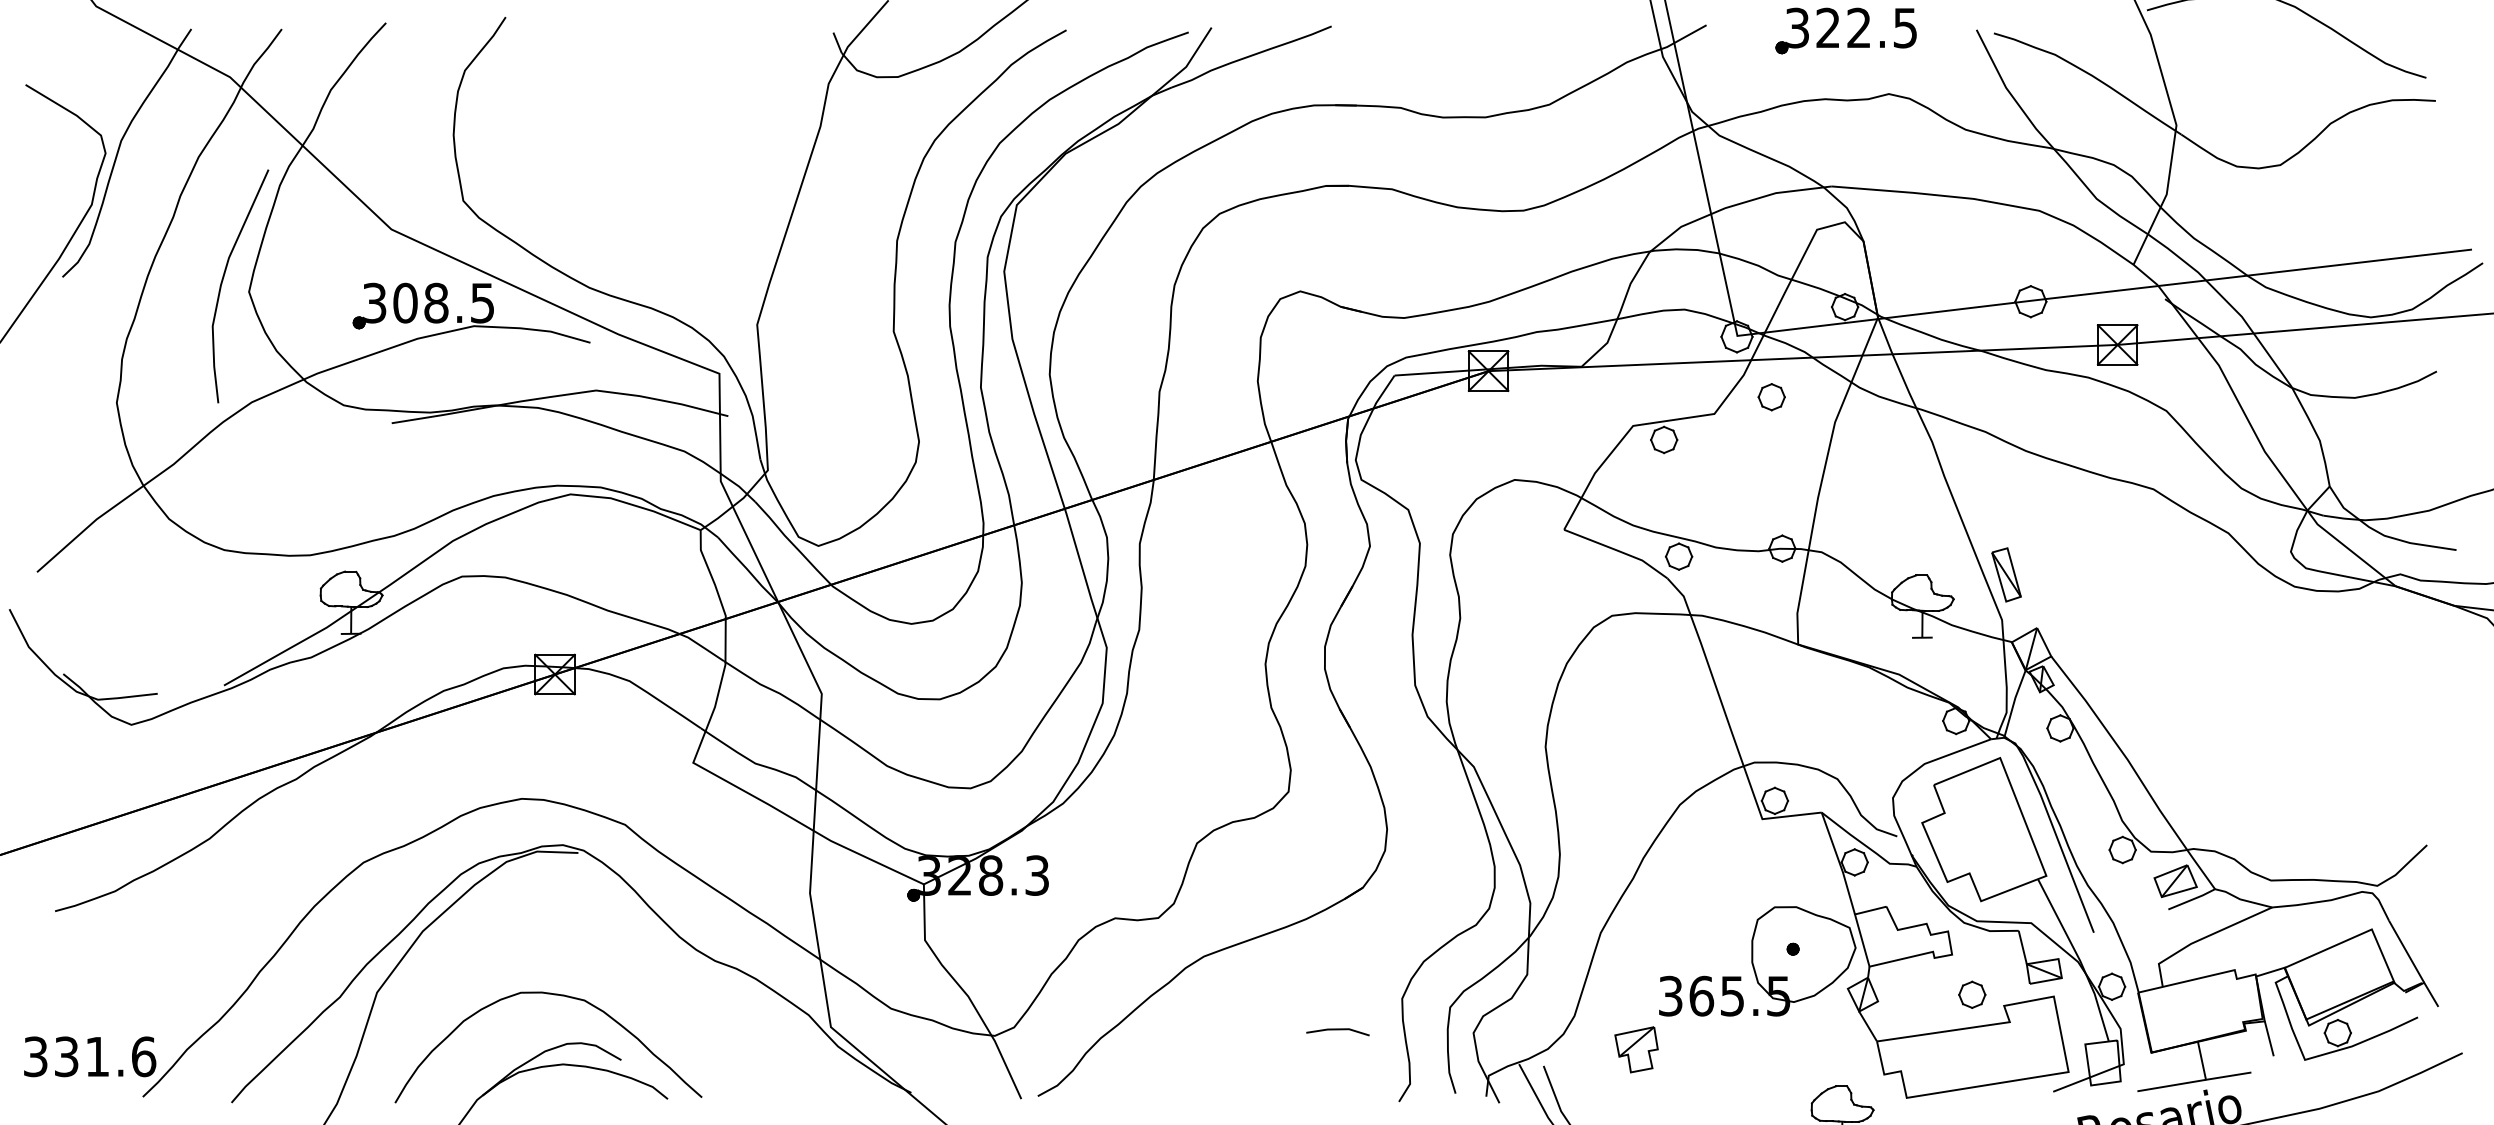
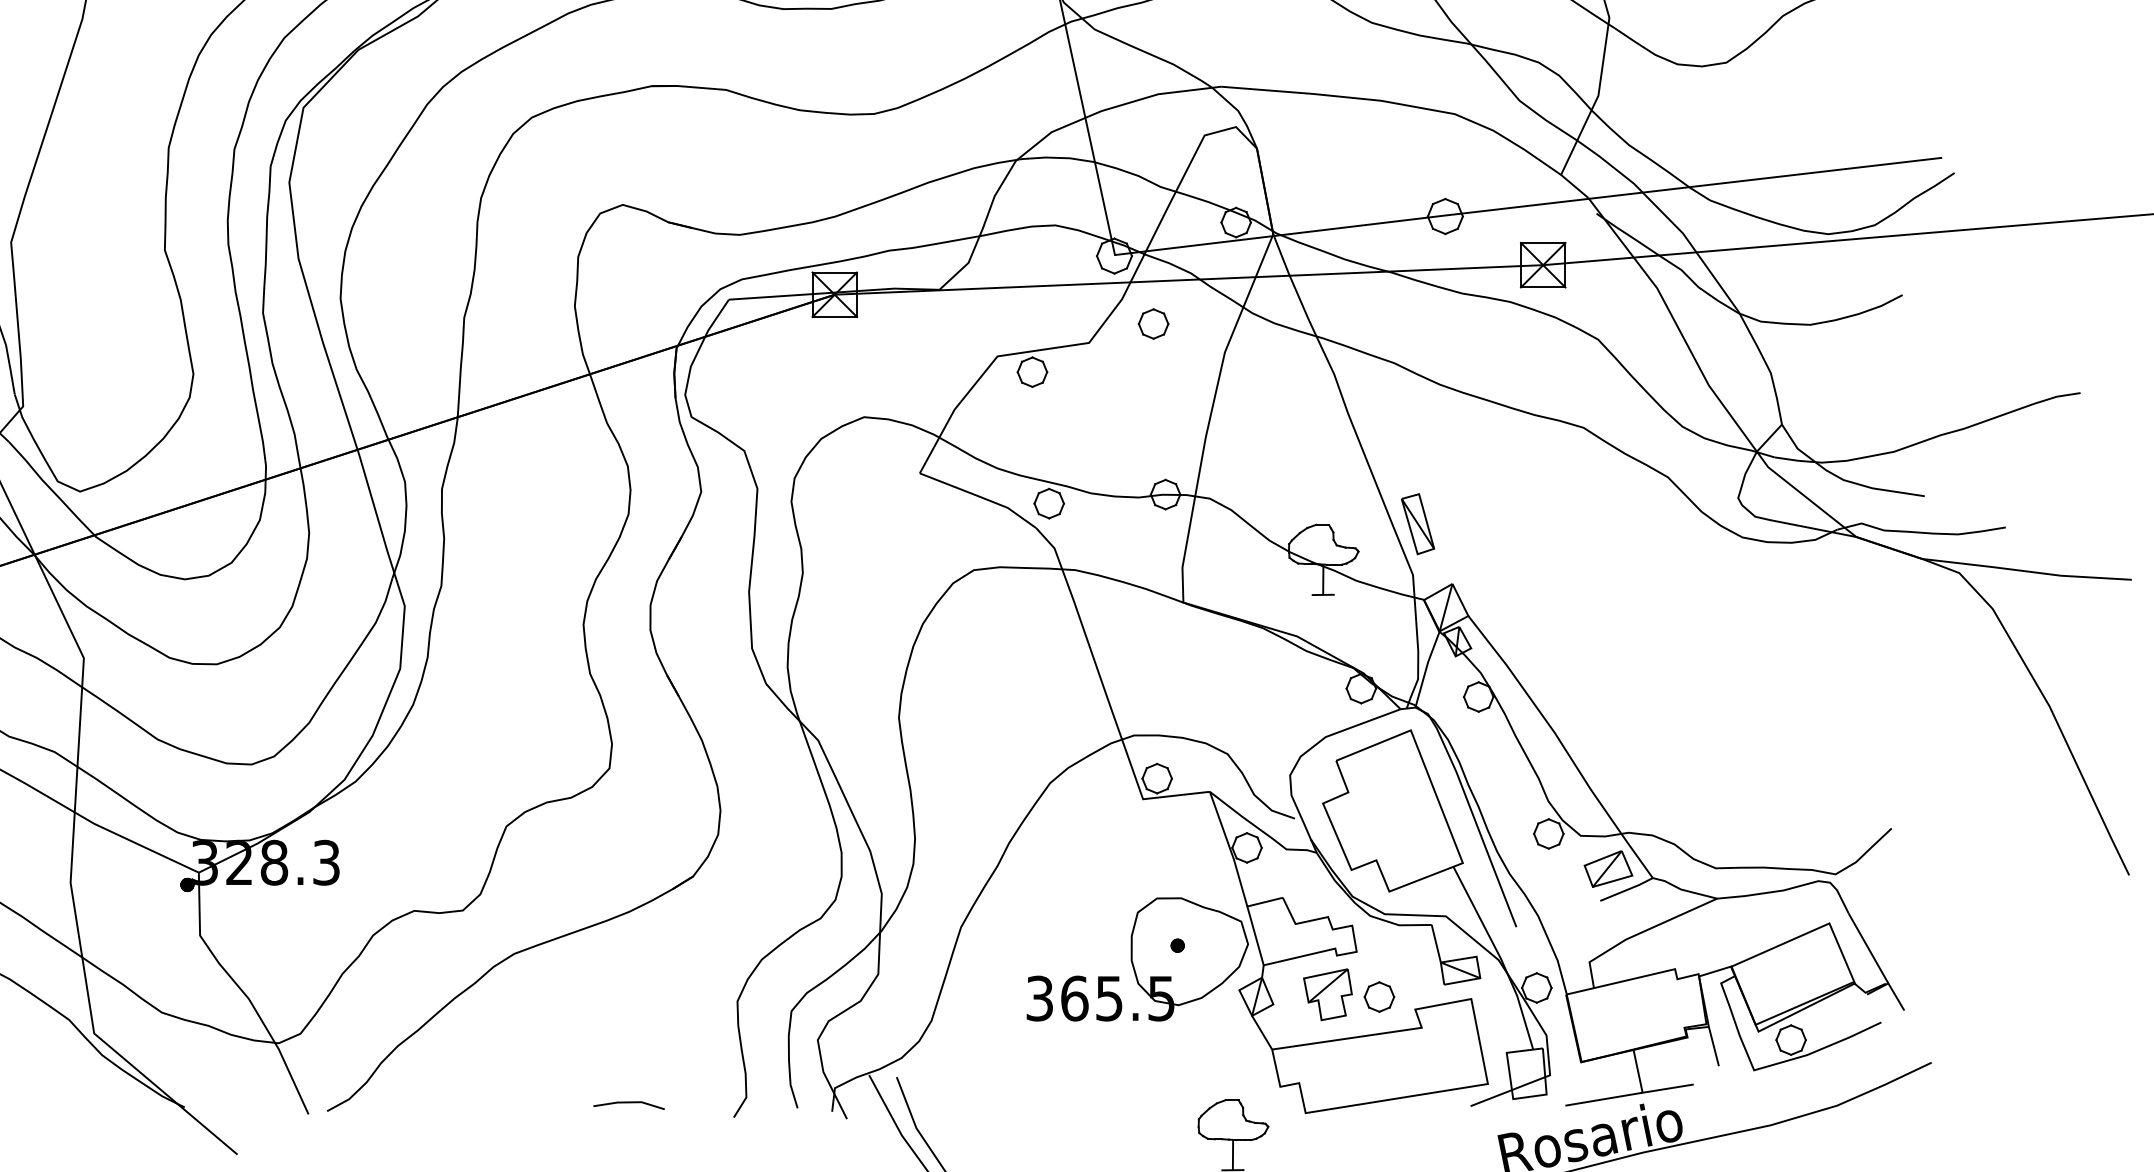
line: (1337, 1030) -> (628, 1103), moved
part: (1636, 1049) -> (1327, 994), moved

